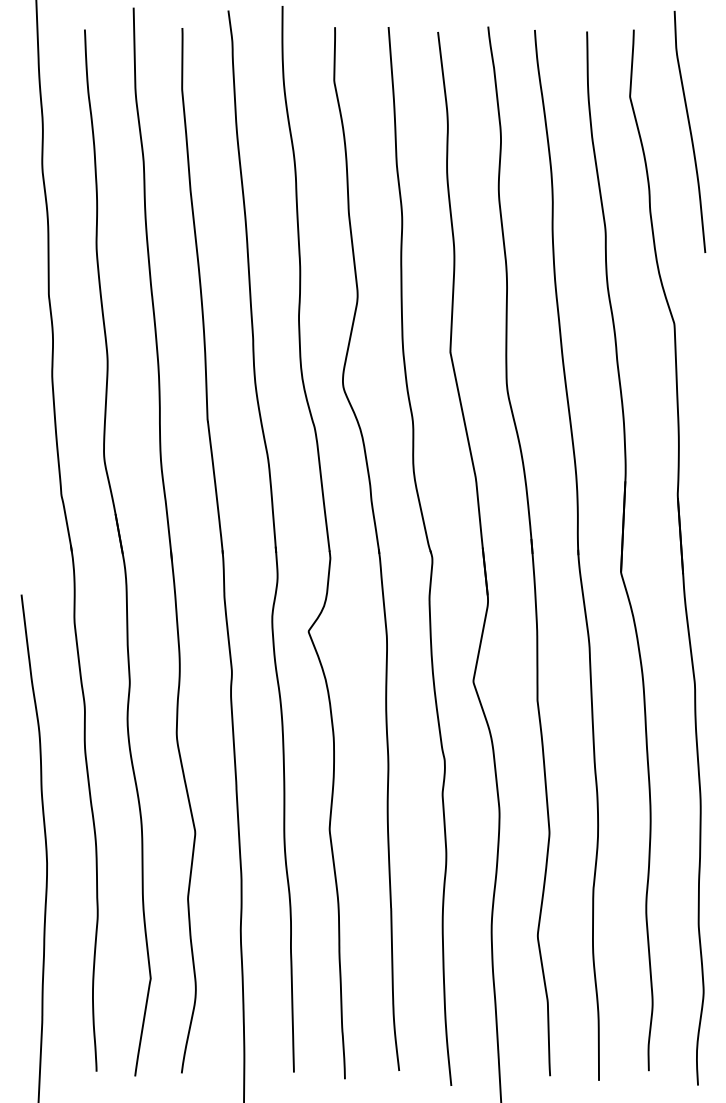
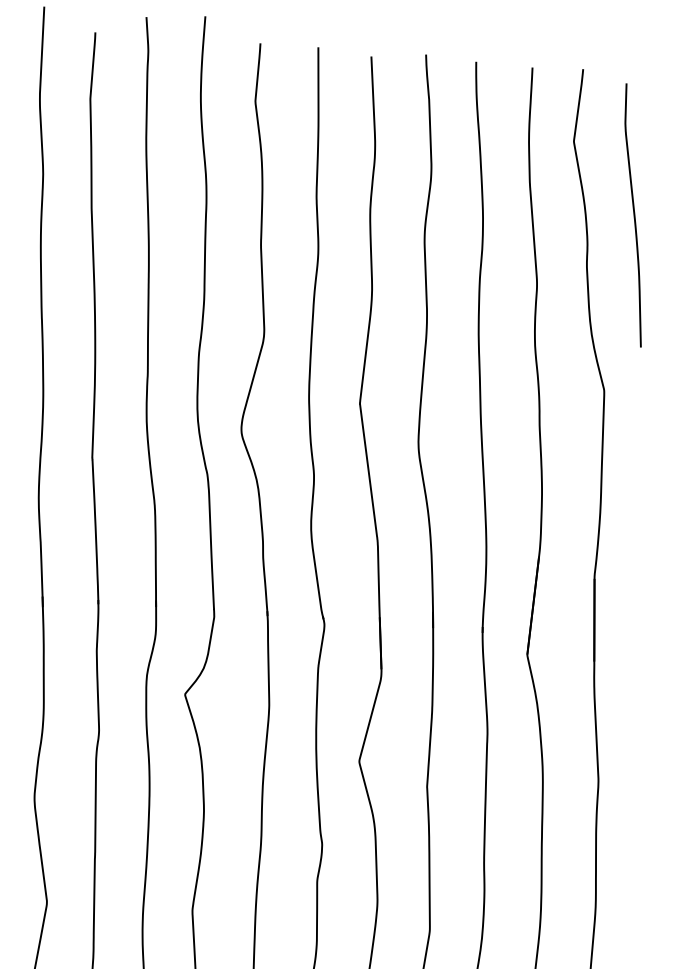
curve: (689, 131) -> (633, 214), moved

